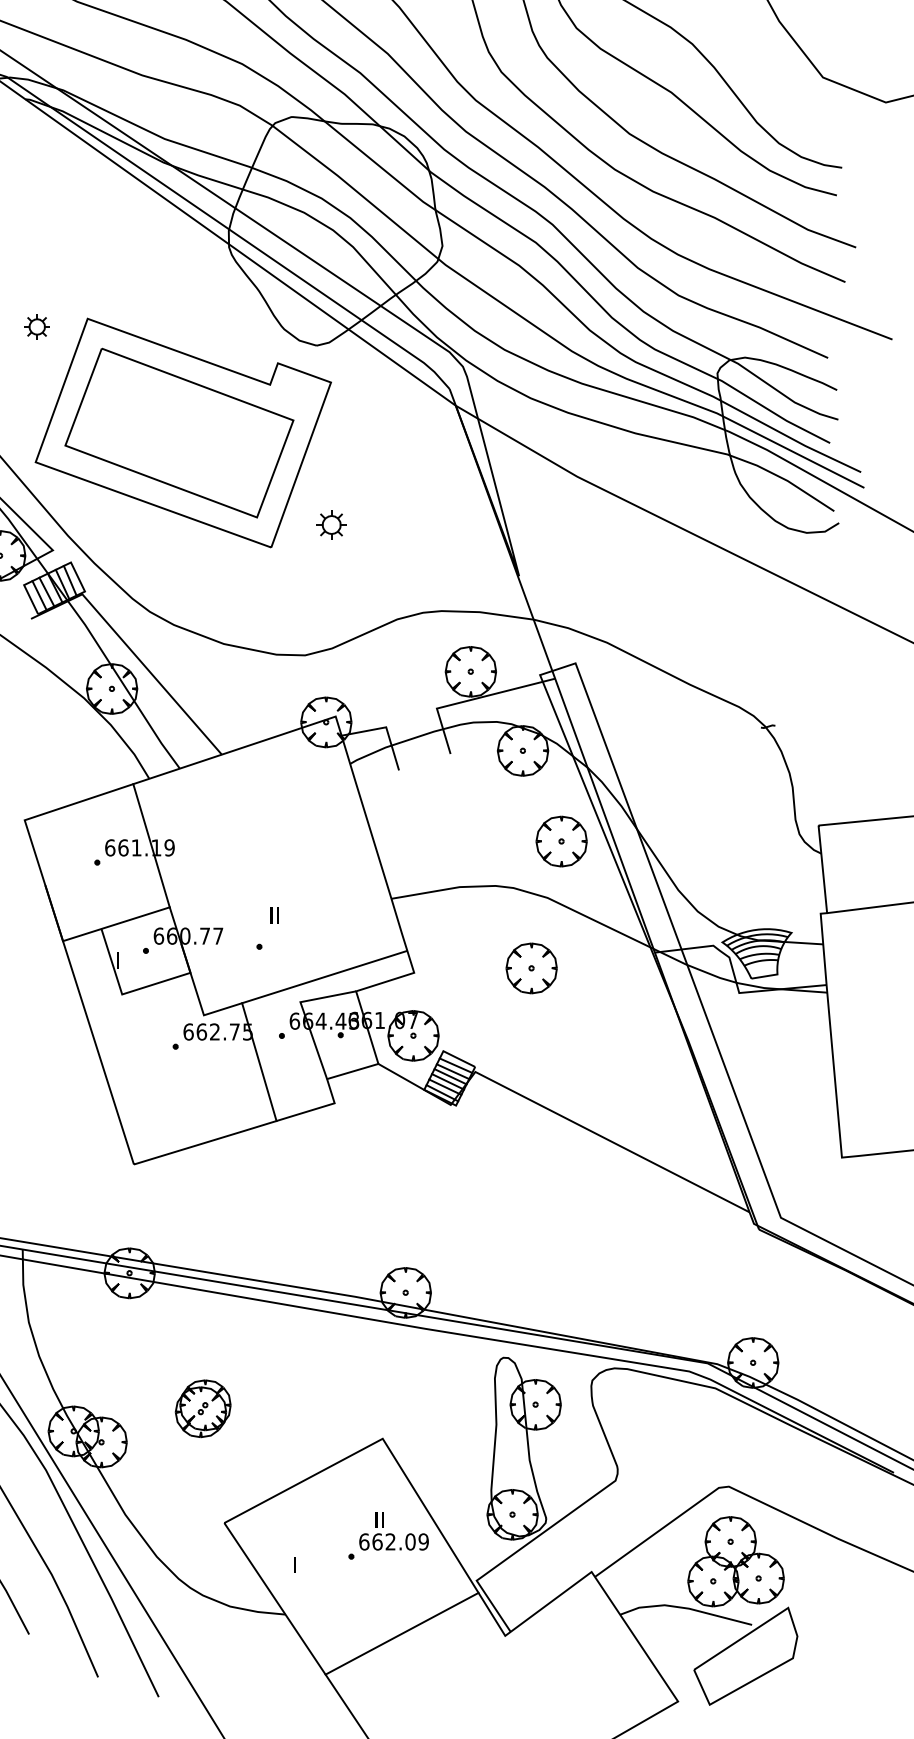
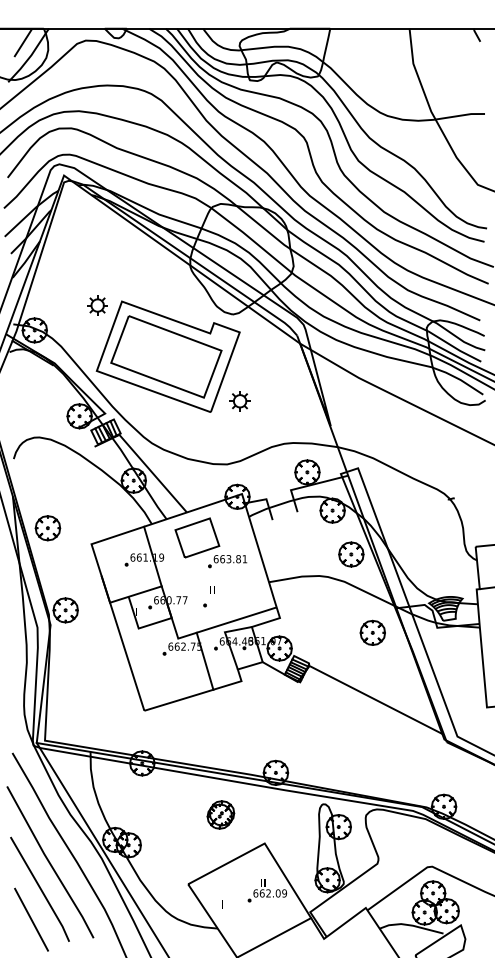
part: (37, 326) -> (97, 305), size x1.67
part: (330, 525) -> (239, 401), size x1.43
part: (270, 816) -> (210, 542), added
part: (530, 967) -> (372, 632), moved
part: (202, 1407) -> (220, 814), moved

